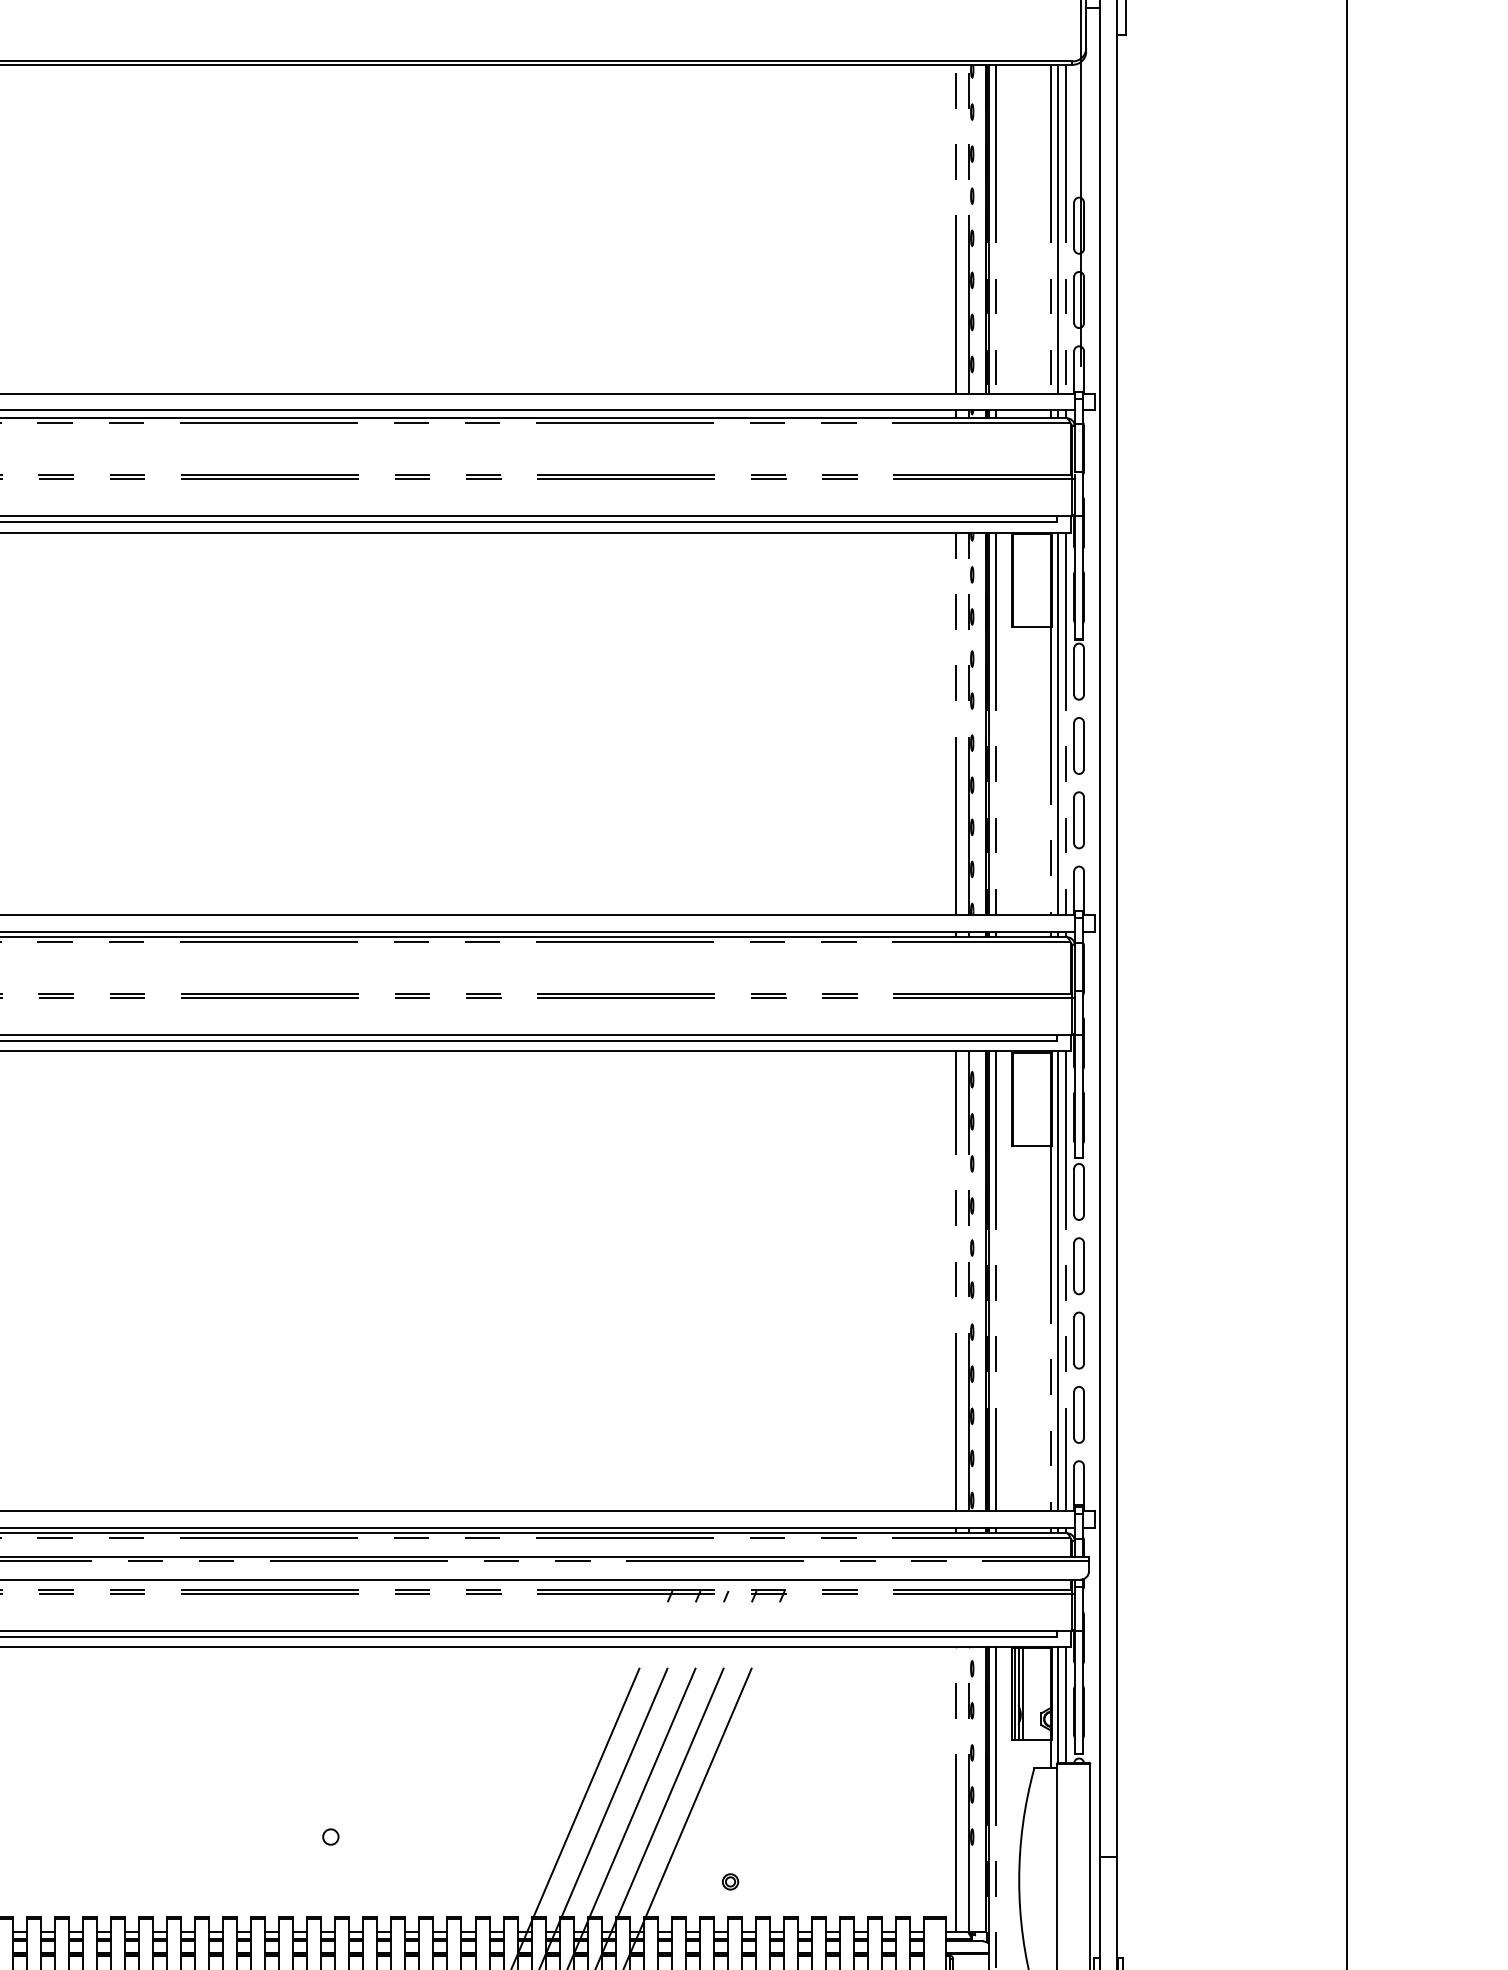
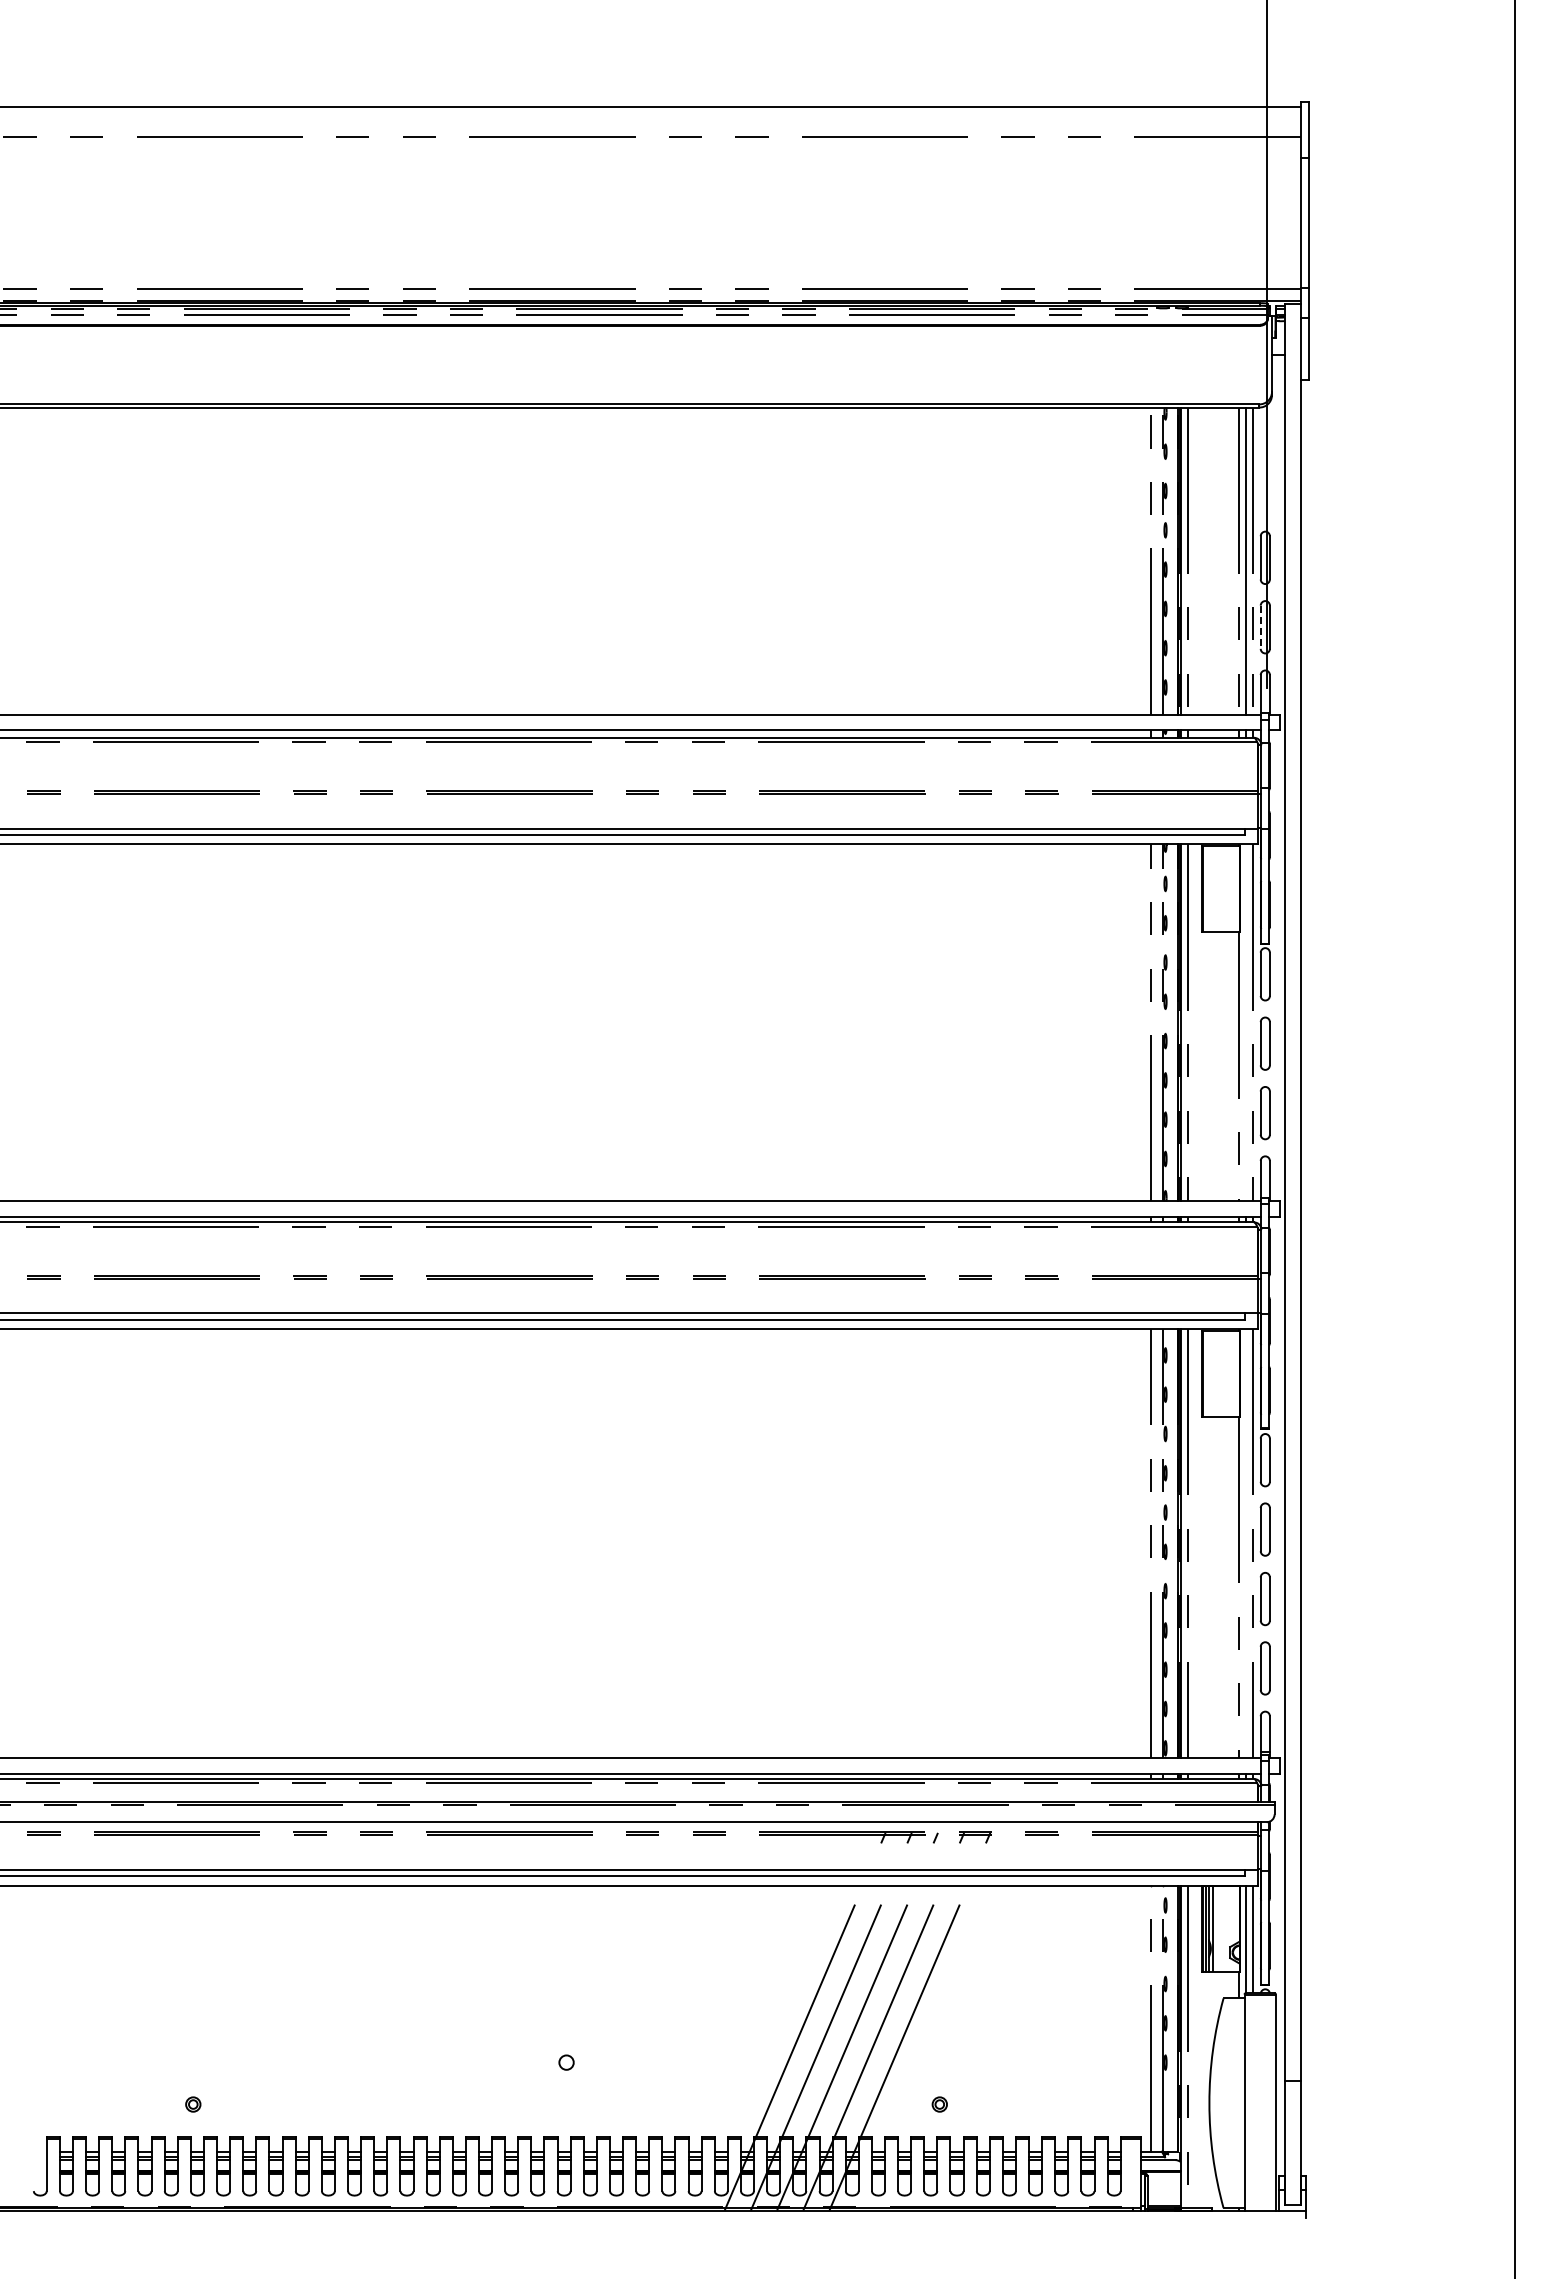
line: (1073, 300) -> (1260, 627), solid -> dashed
line: (1057, 723) -> (1245, 1022), removed
line: (1057, 1281) -> (1245, 1543), removed

